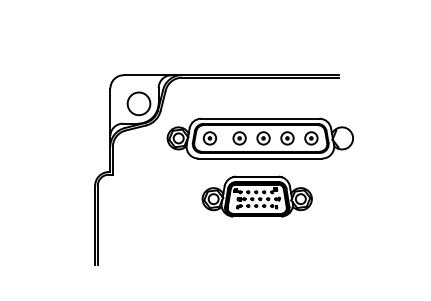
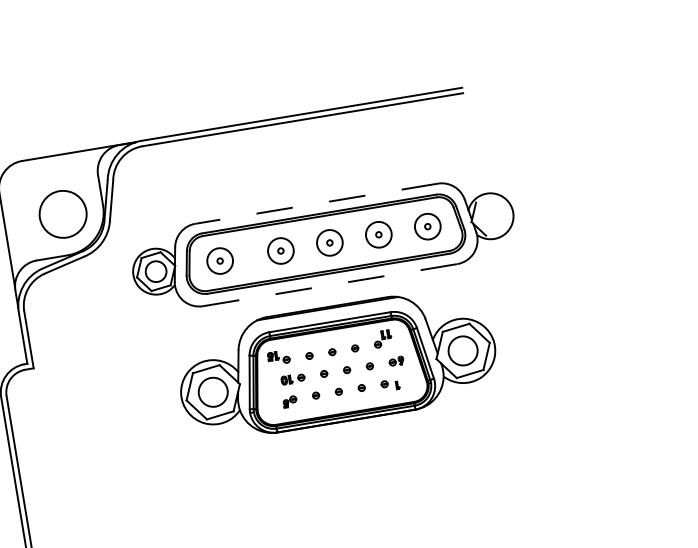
line: (259, 118) -> (314, 203), solid -> dashed
line: (260, 158) -> (330, 285), solid -> dashed
part: (256, 196) -> (335, 364), size x1.4

